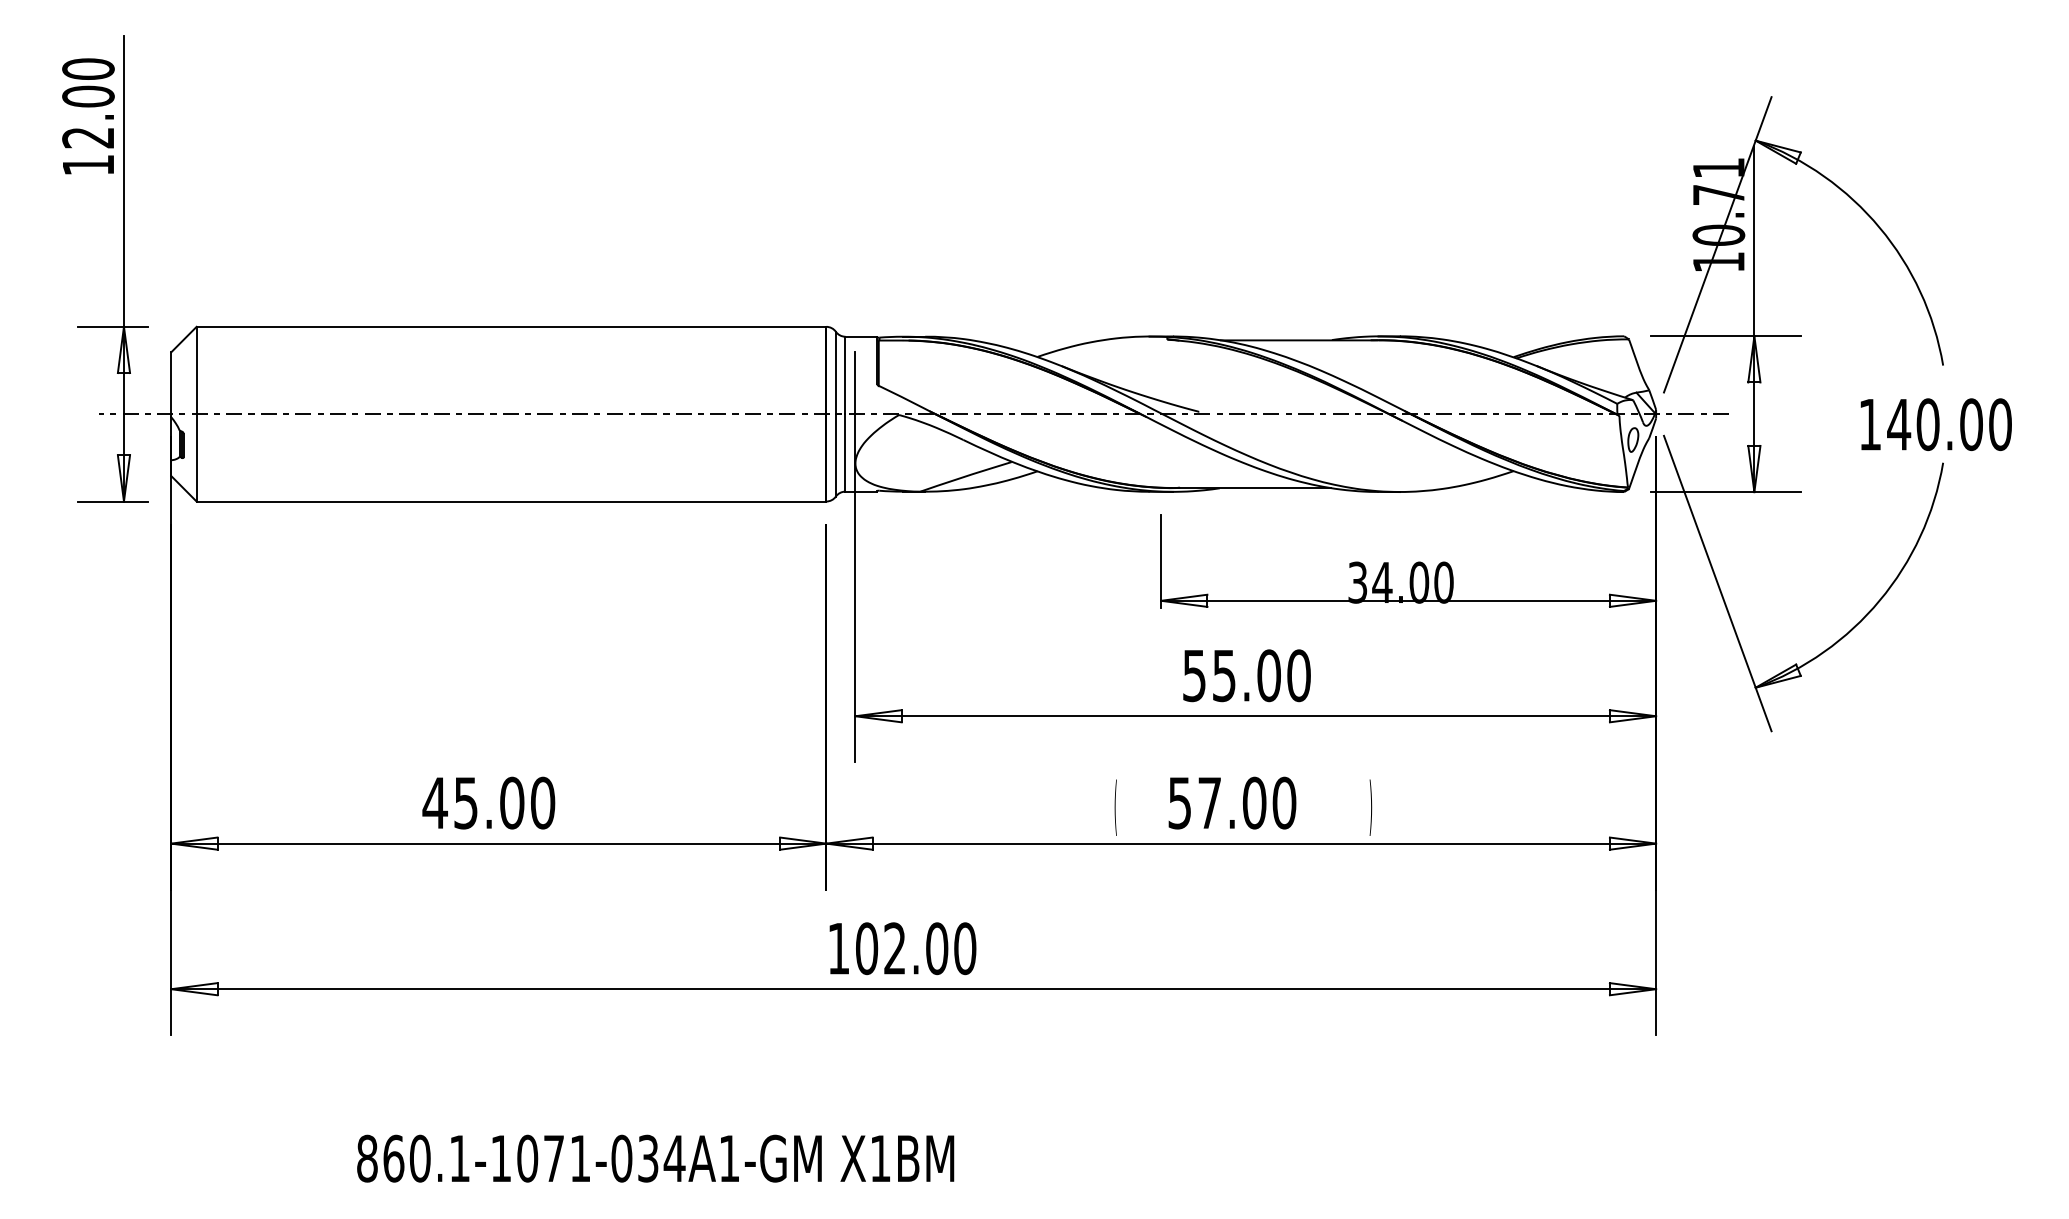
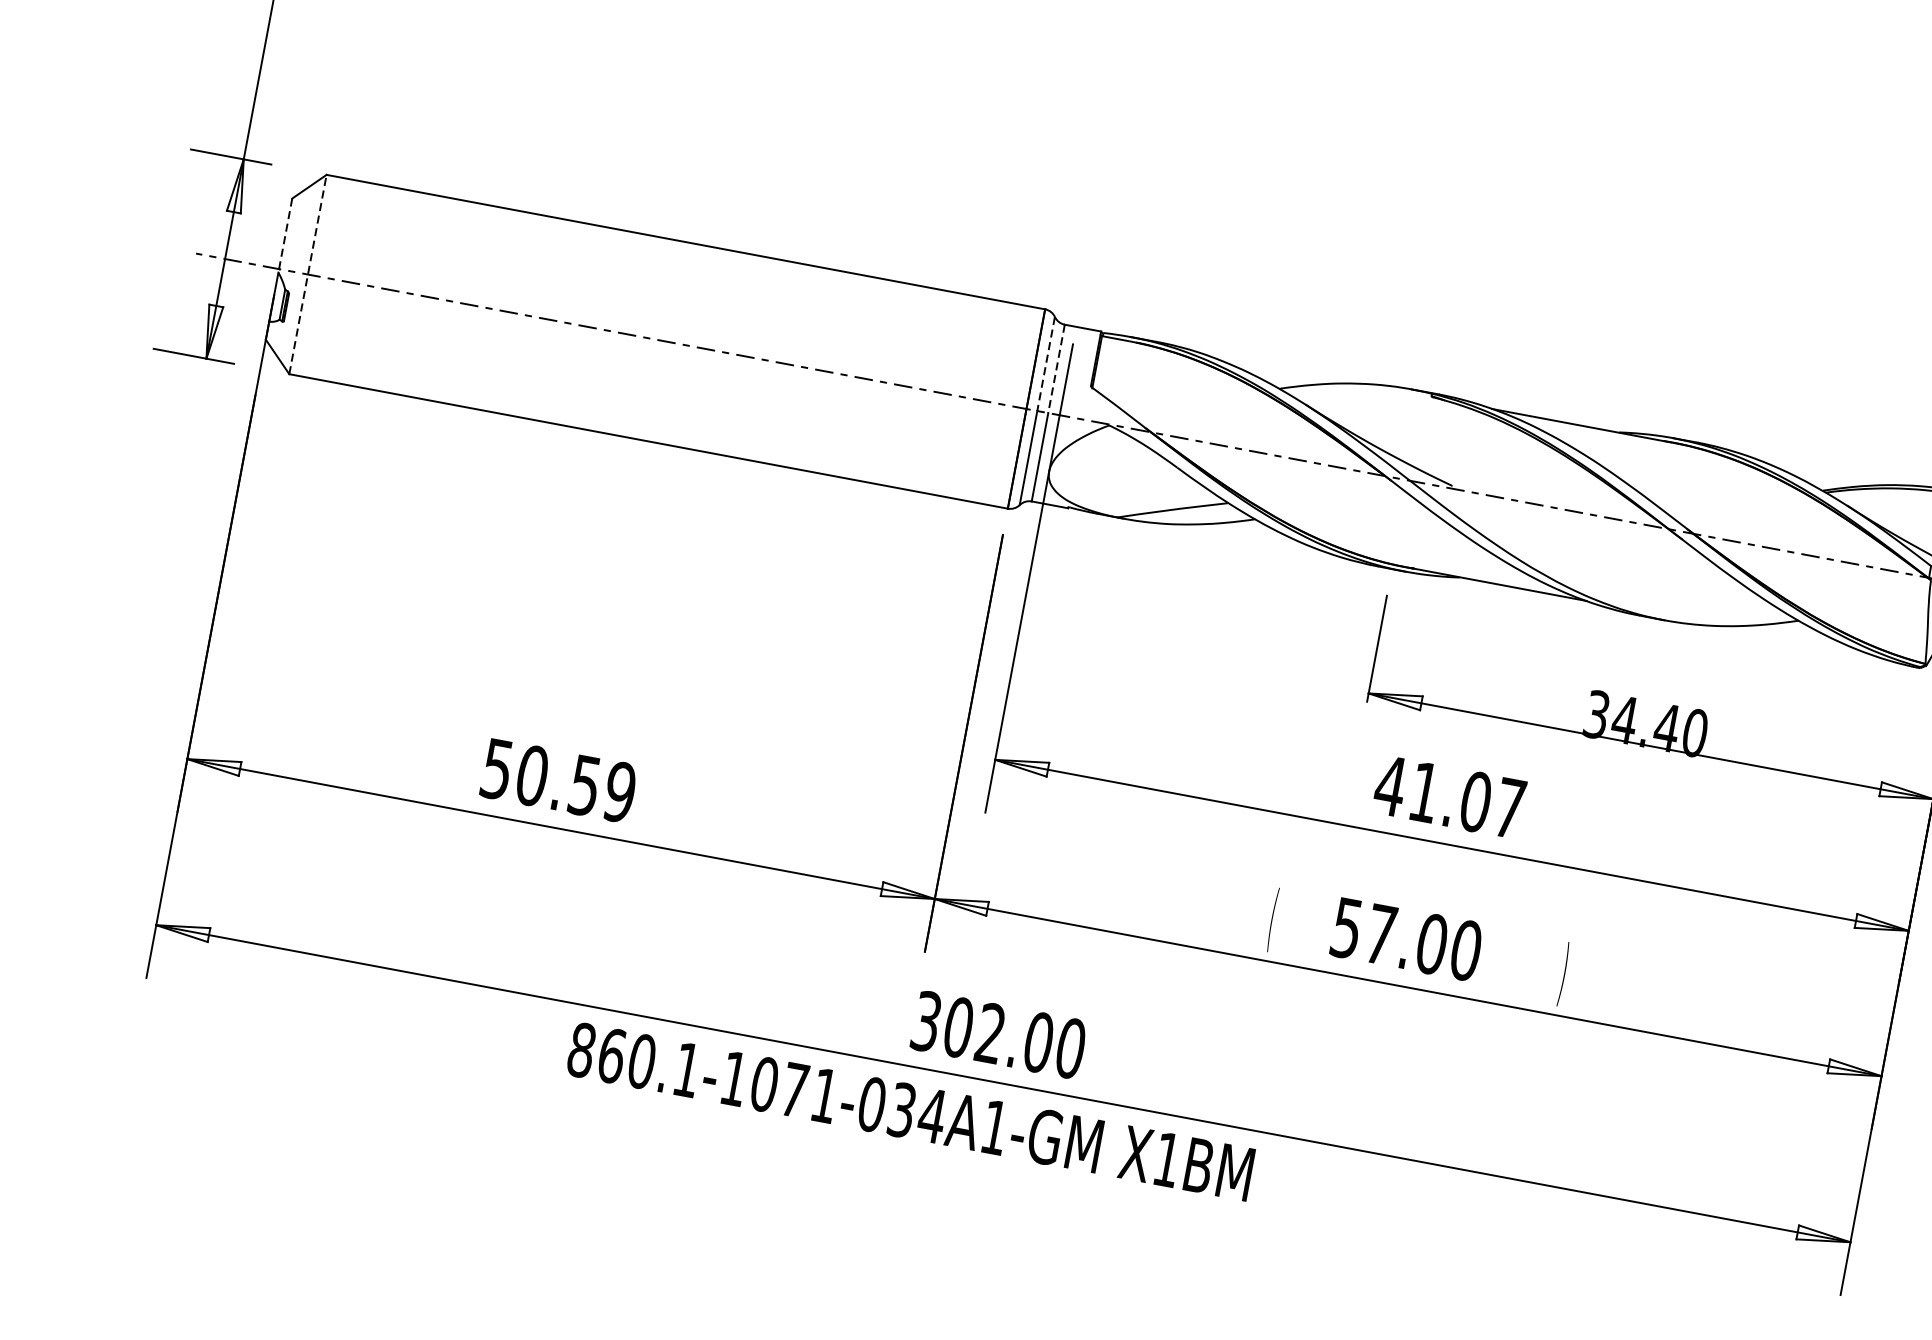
line: (835, 373) -> (1045, 364), solid -> dashed
line: (845, 375) -> (1056, 368), solid -> dashed
line: (171, 385) -> (285, 236), solid -> dashed
line: (196, 413) -> (307, 273), solid -> dashed
text: (1419, 582) -> (1667, 727), 34.00 -> 34.40
text: (1246, 675) -> (1450, 796), 55.00 -> 41.07
text: (488, 802) -> (558, 779), 45.00 -> 50.59
text: (838, 948) -> (926, 1021), 102.00 -> 302.00
text: (655, 1158) -> (910, 1111), moved

